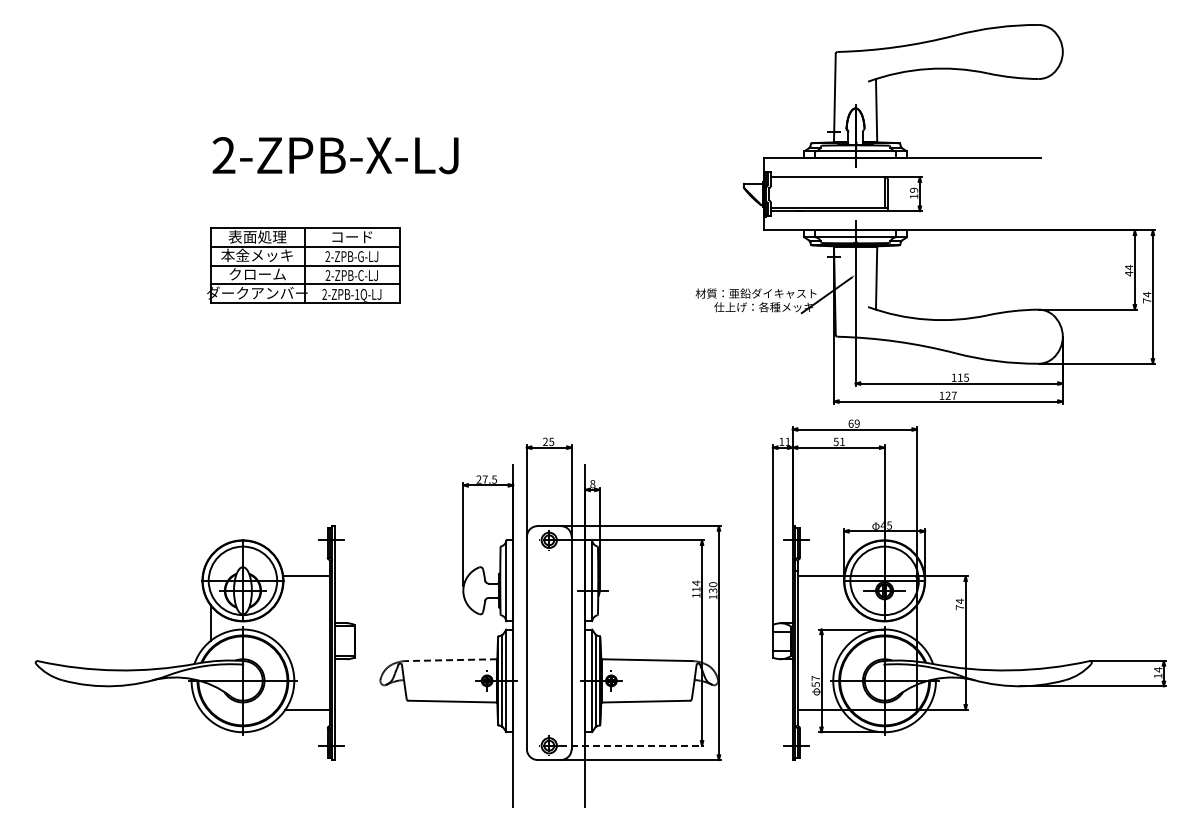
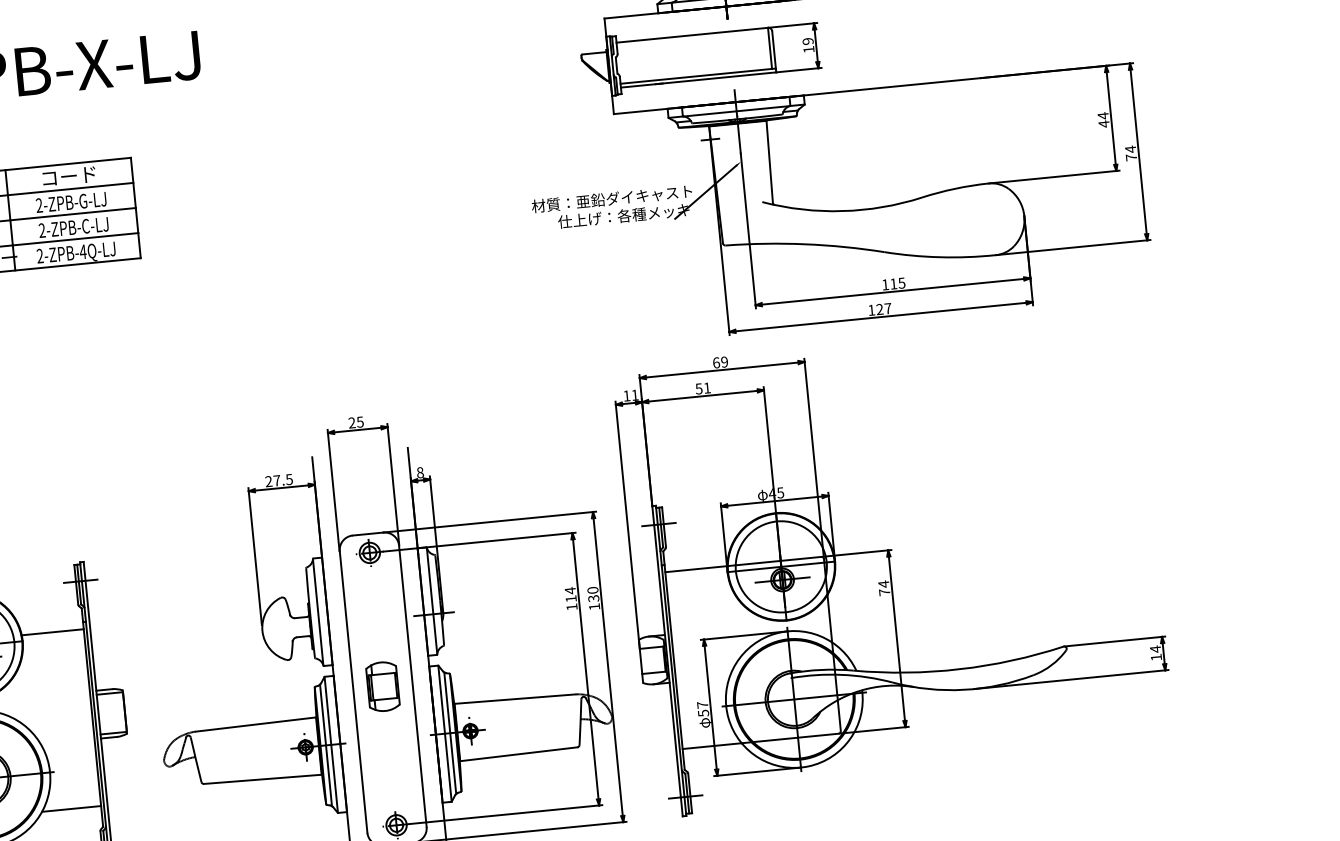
text: (356, 294) -> (82, 252), 2-ZPB-1Q-LJ -> 2-ZPB-4Q-LJ
part: (968, 589) -> (893, 567), moved
part: (549, 641) -> (383, 687), added
line: (451, 660) -> (255, 724), dashed -> solid
line: (632, 745) -> (506, 814), dashed -> solid

